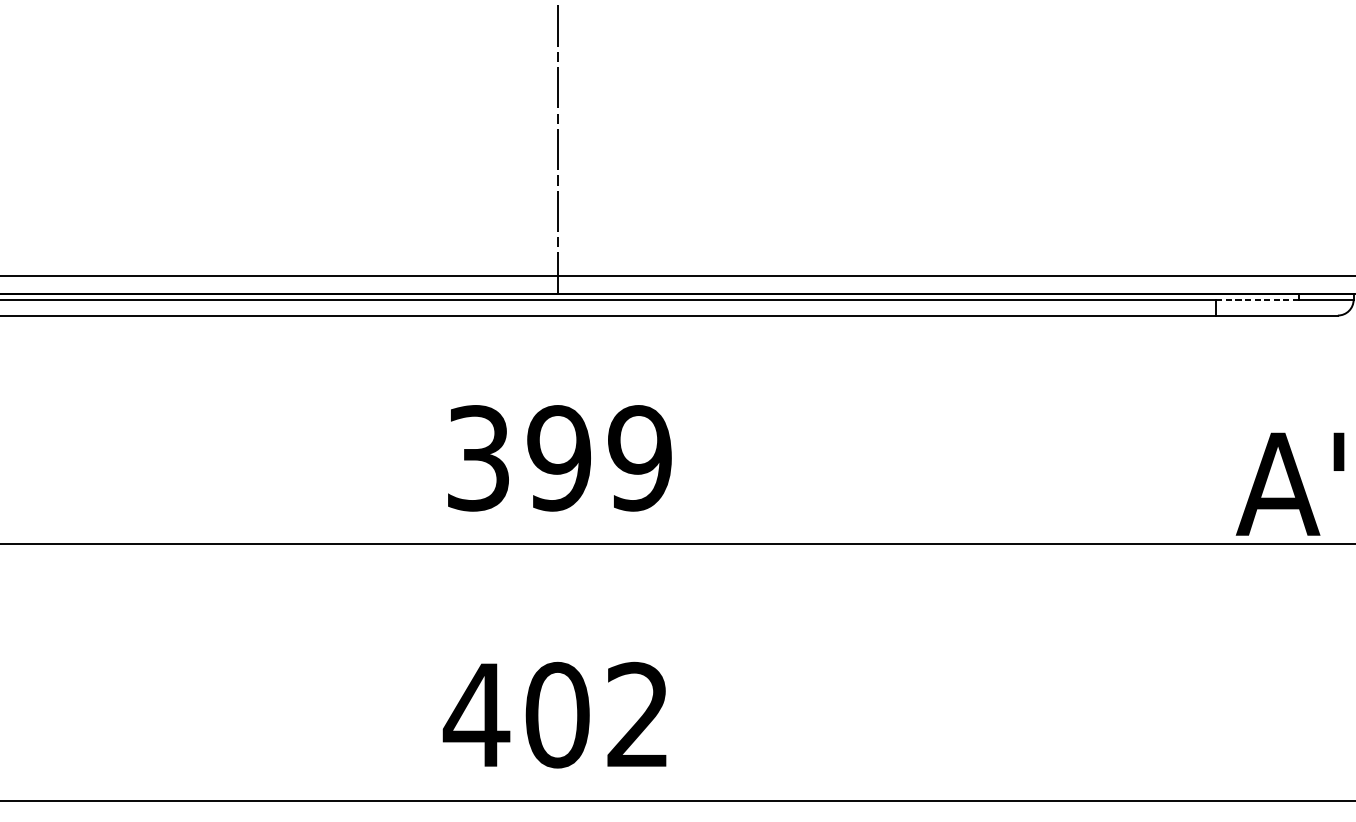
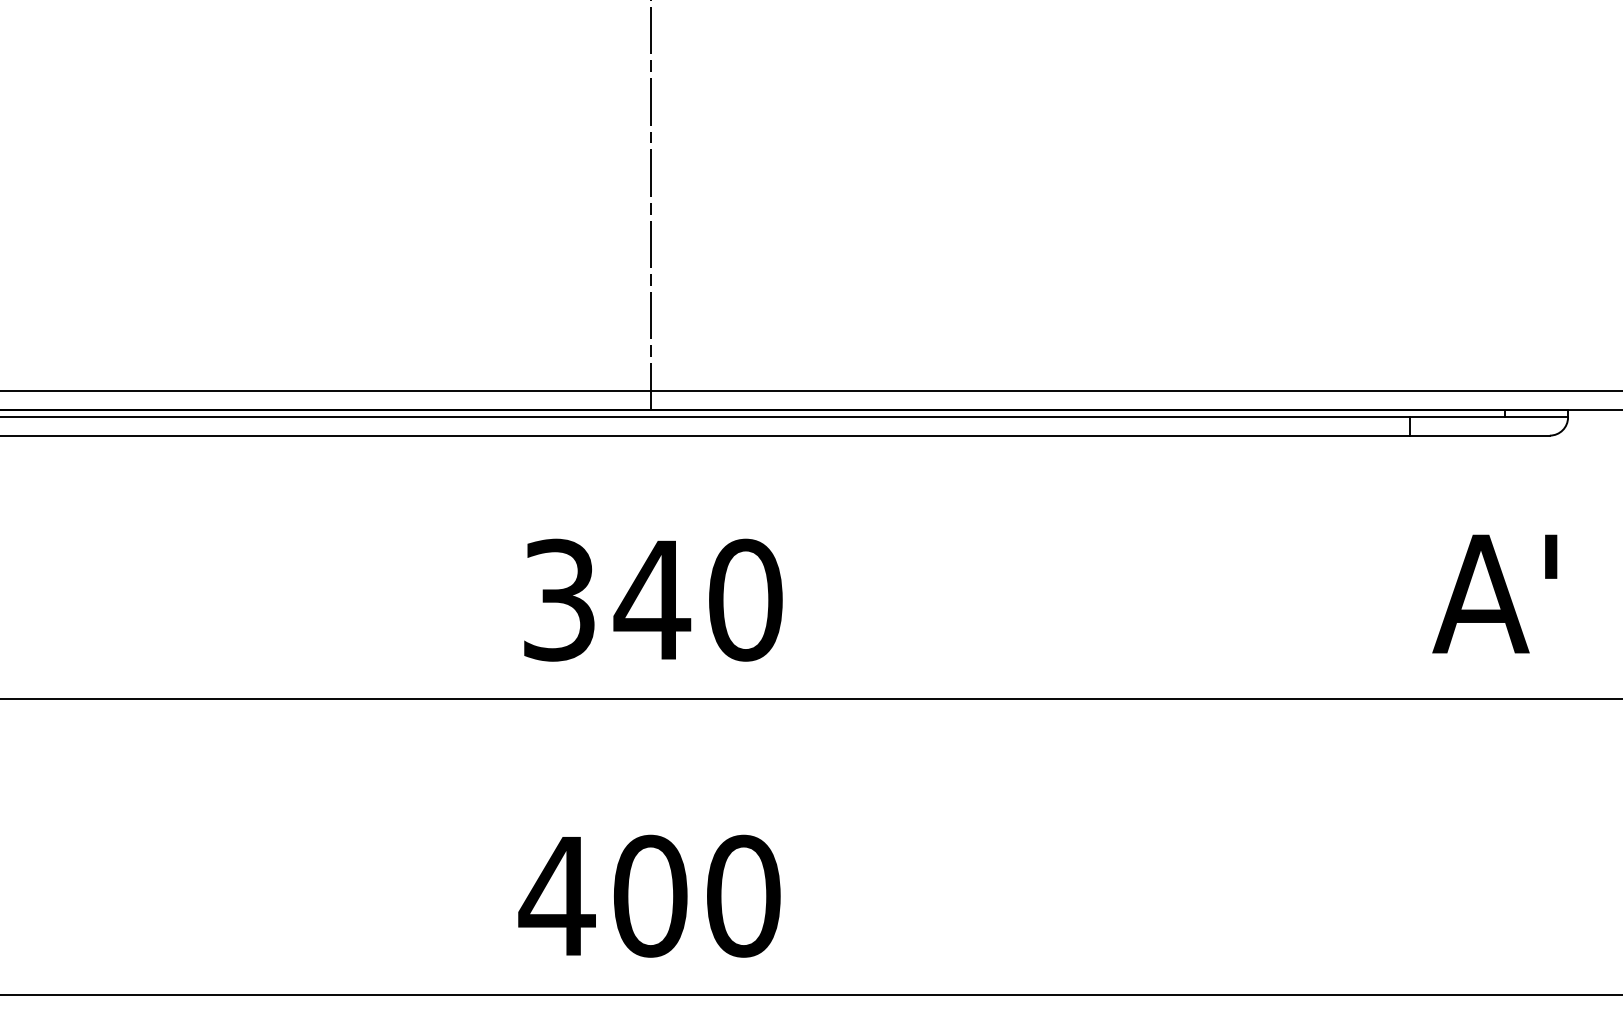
line: (1256, 299) -> (1456, 417), dashed -> solid
text: (598, 457) -> (697, 599), 399 -> 340
text: (1289, 483) -> (1494, 593), moved
text: (638, 714) -> (743, 895), 402 -> 400

